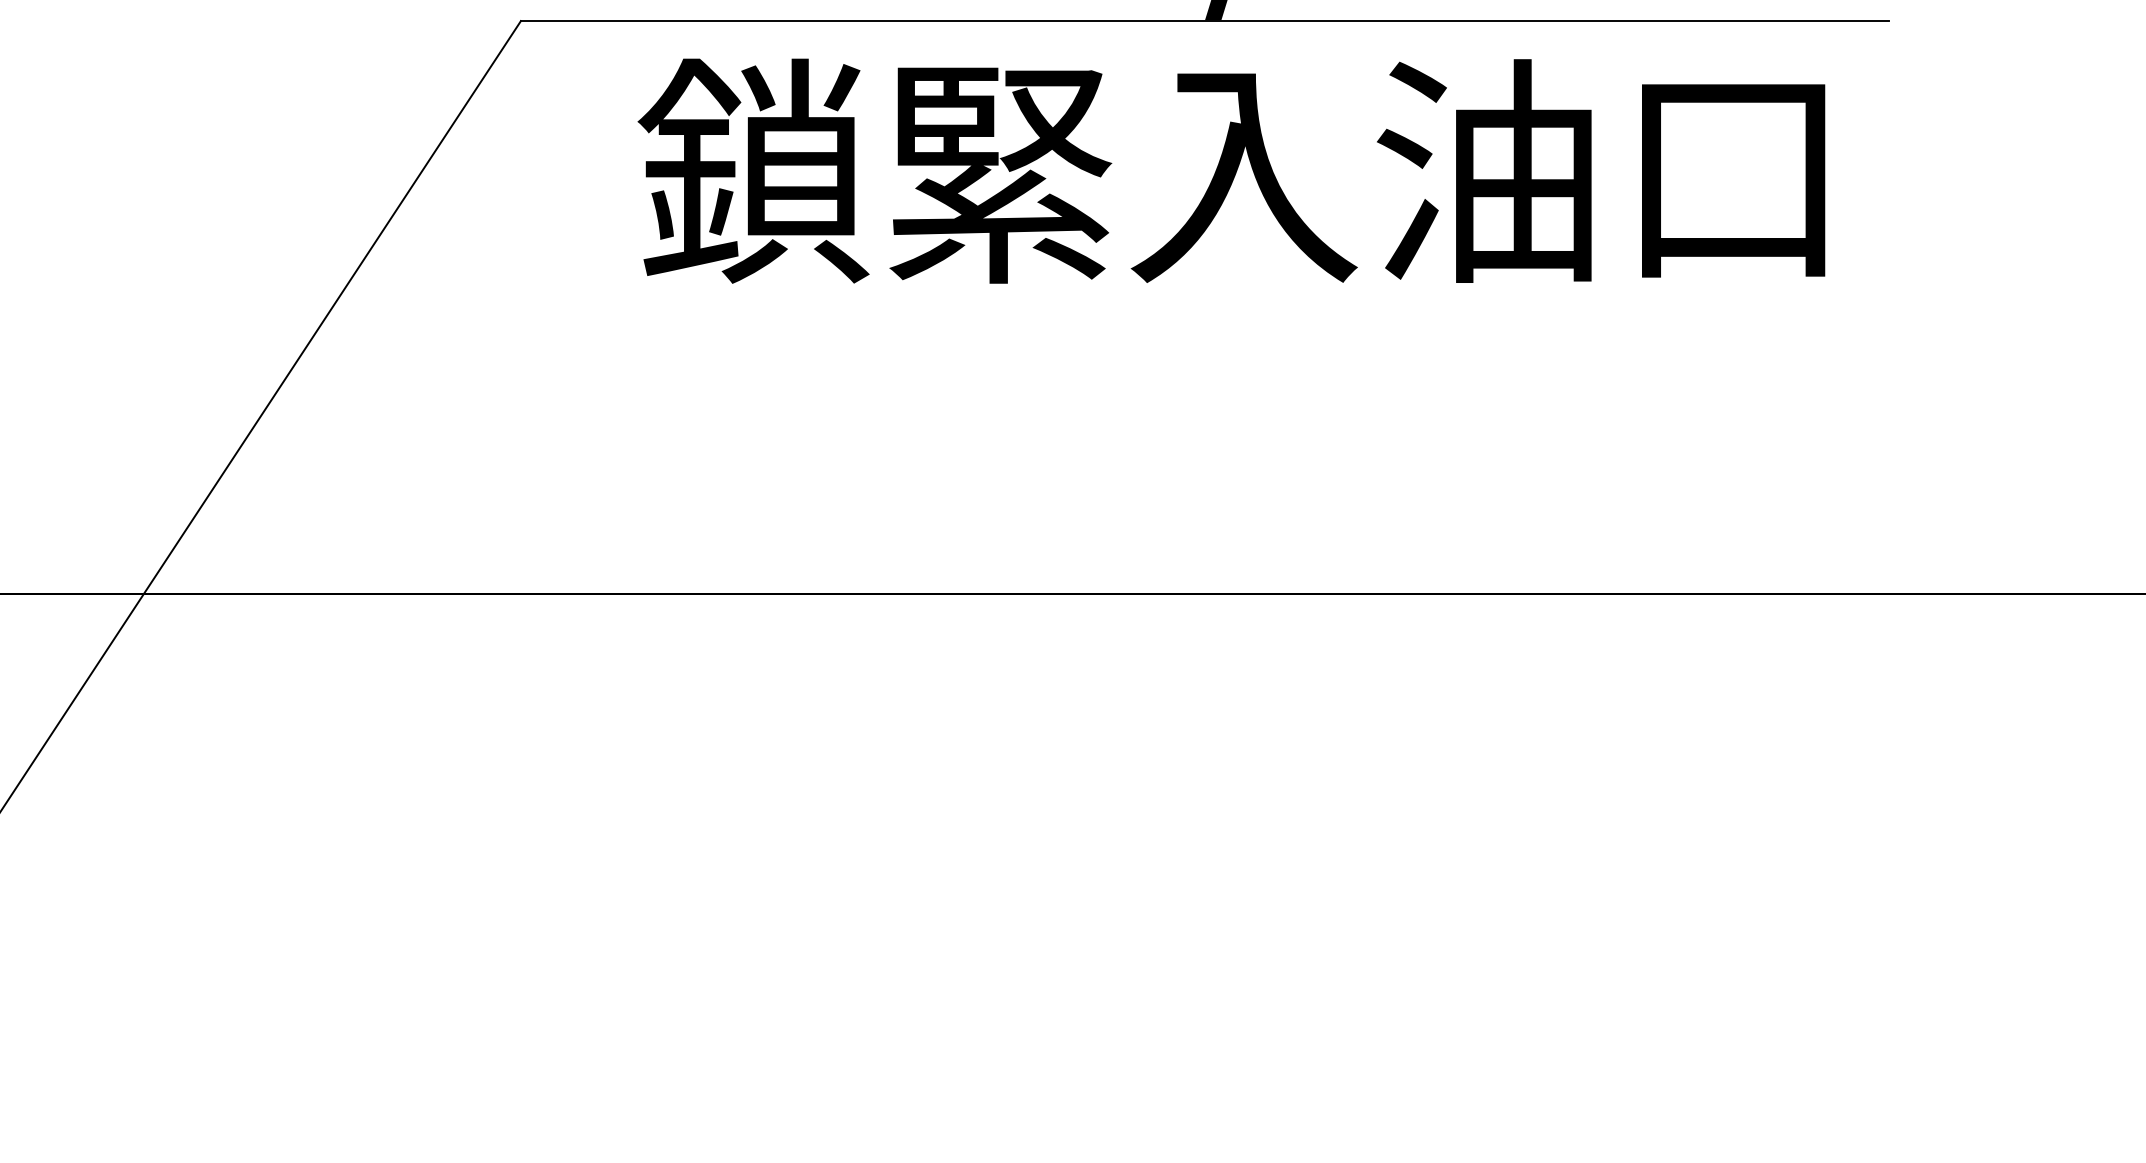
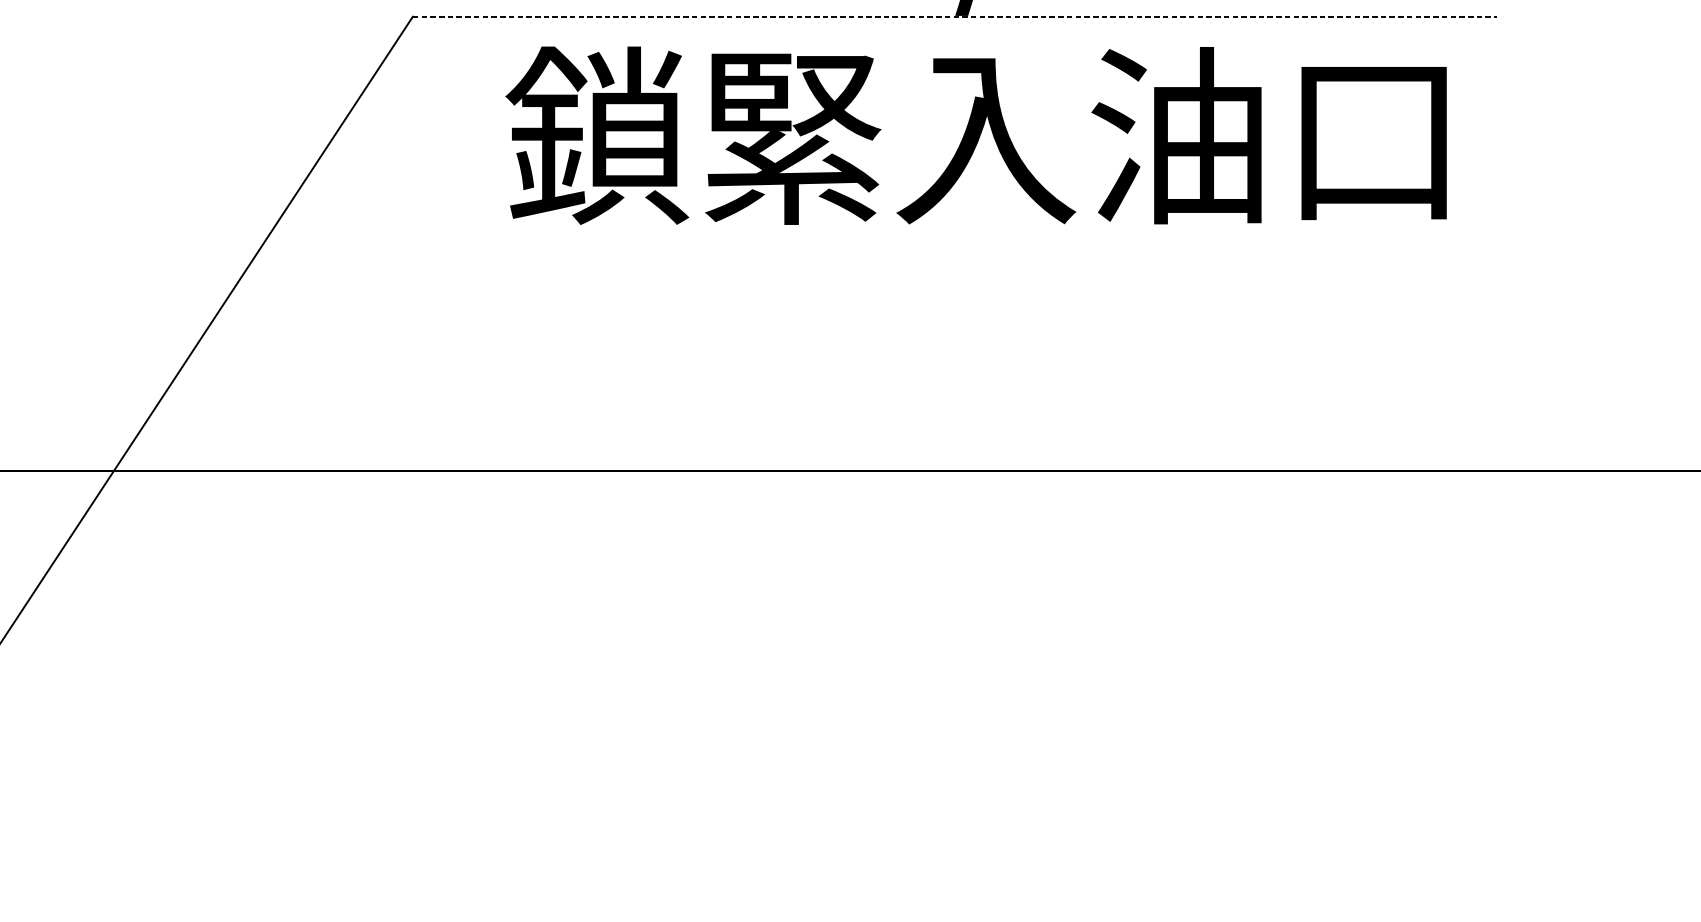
line: (1205, 21) -> (955, 17), solid -> dashed

